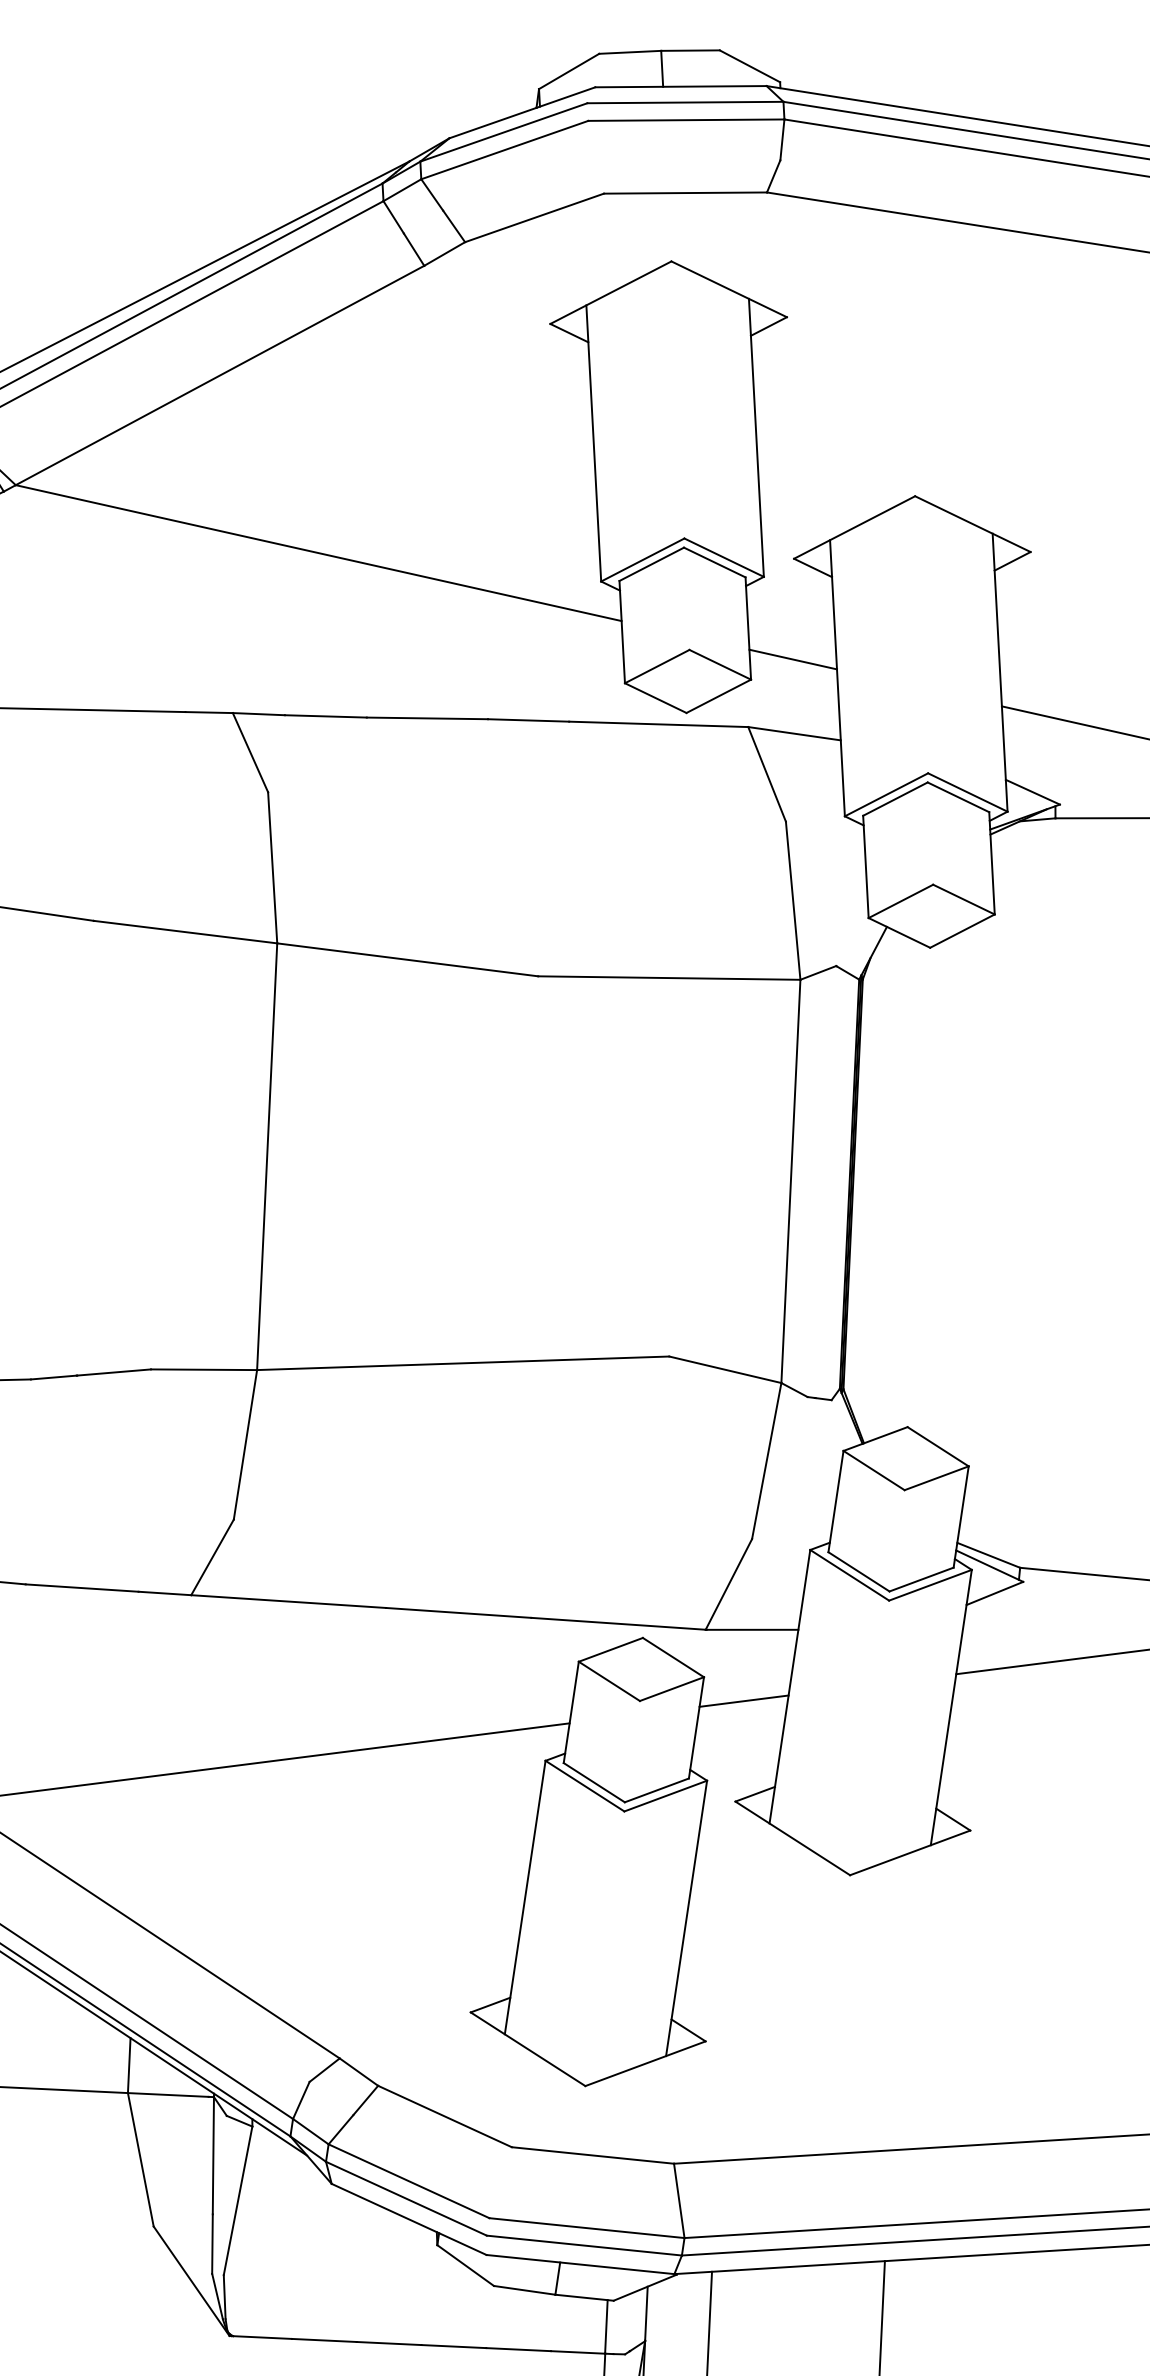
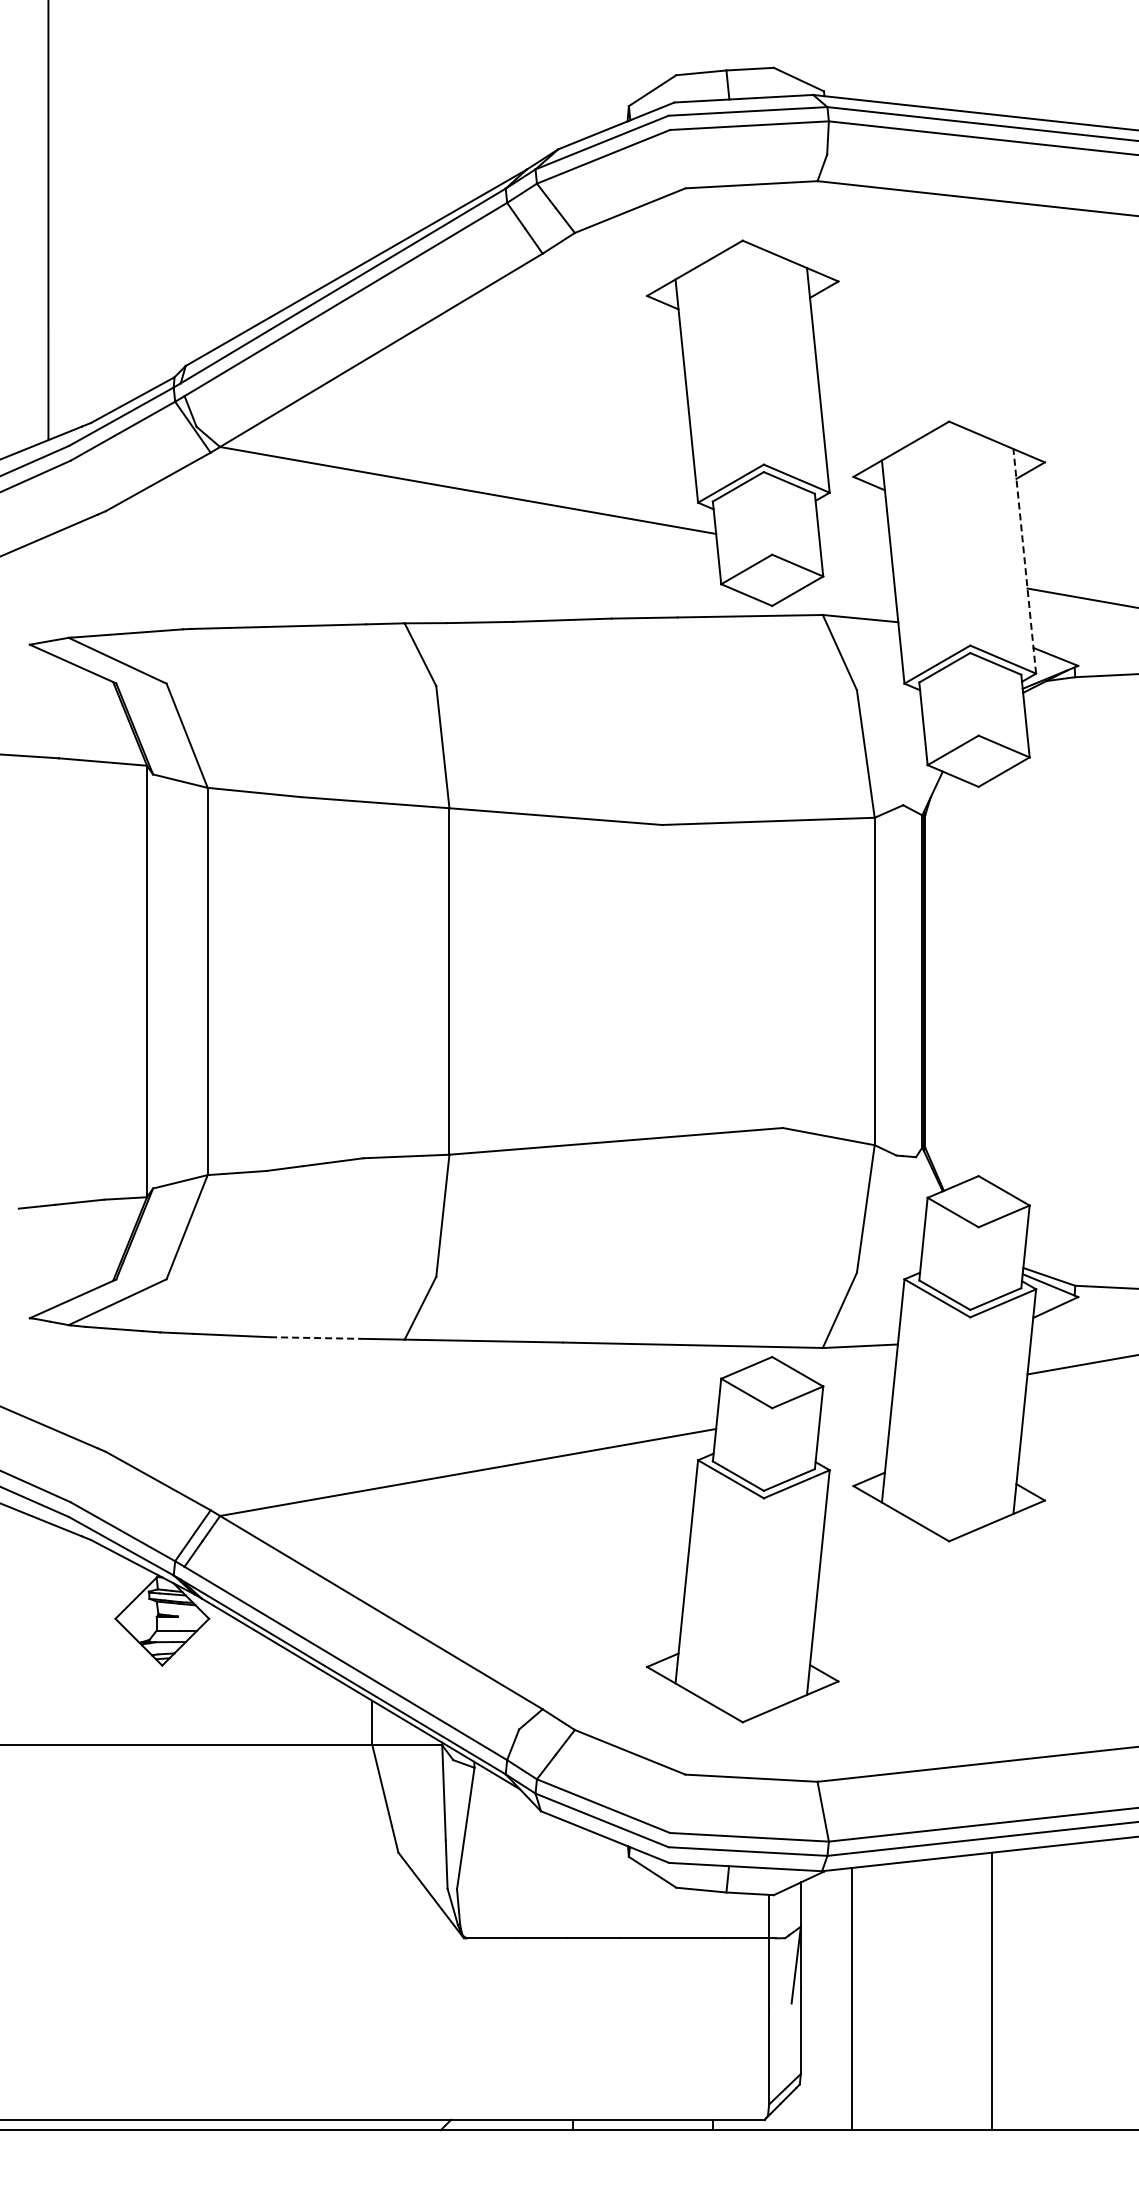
line: (793, 659) -> (856, 558), removed
line: (999, 672) -> (1024, 561), solid -> dashed
line: (82, 1588) -> (316, 1338), solid -> dashed
line: (743, 1701) -> (856, 1404), removed

